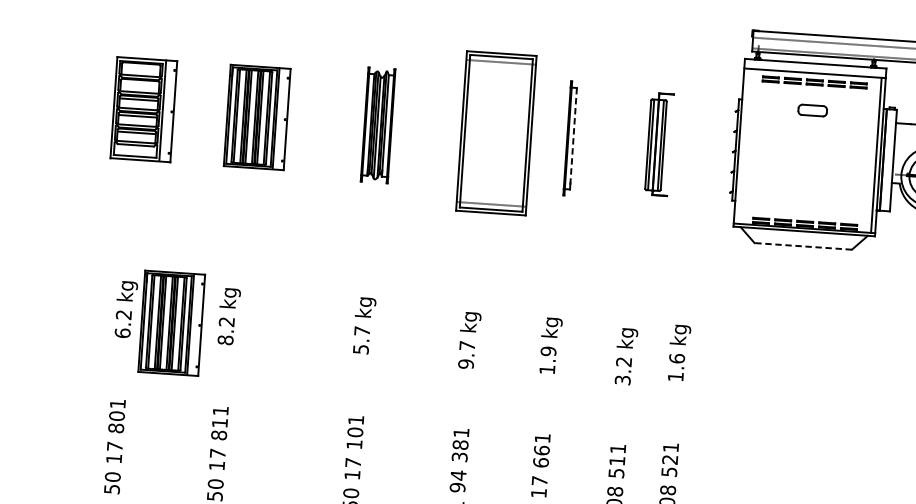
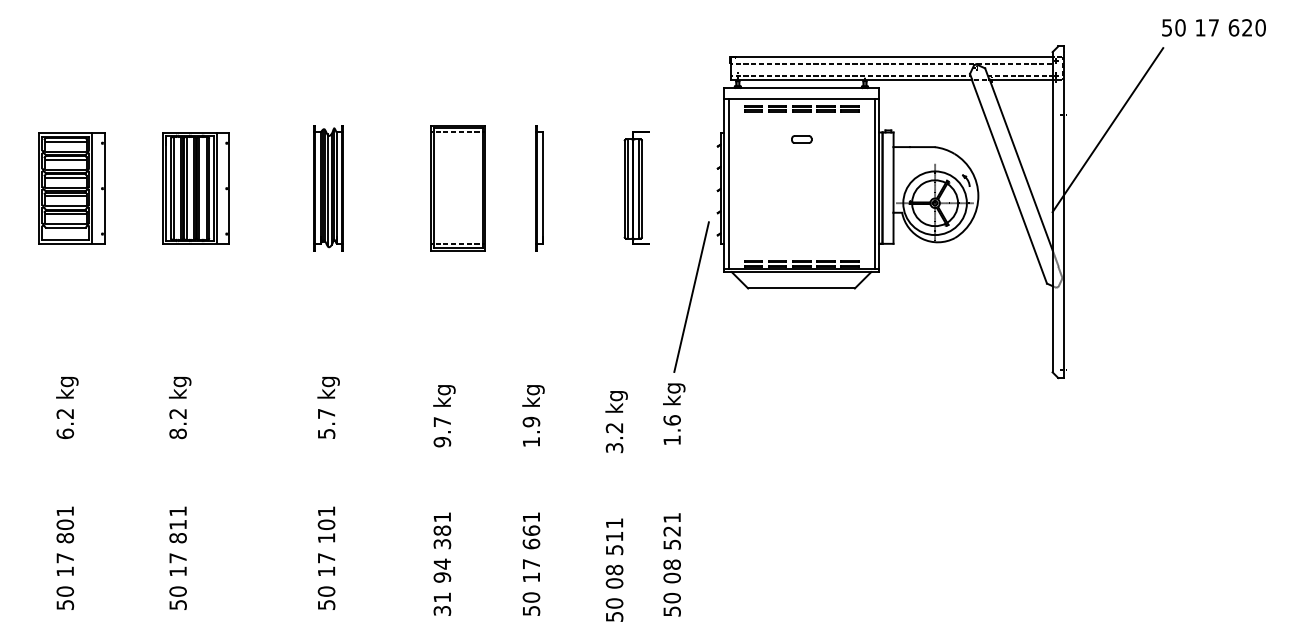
line: (141, 66) -> (65, 141), added
line: (139, 82) -> (65, 159), added
part: (812, 110) -> (801, 139), size x0.62
part: (495, 133) -> (457, 188), size x0.71
line: (573, 139) -> (542, 188), dashed -> solid
line: (743, 146) -> (728, 183), added
line: (702, 246) -> (691, 296), added
line: (803, 246) -> (801, 288), dashed -> solid
part: (171, 323) -> (117, 419), removed

